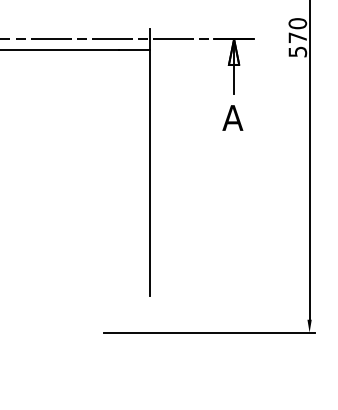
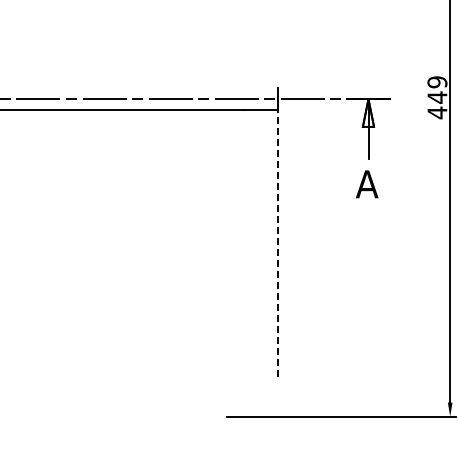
text: (297, 37) -> (437, 97), 570 -> 449
line: (149, 171) -> (277, 242), solid -> dashed

